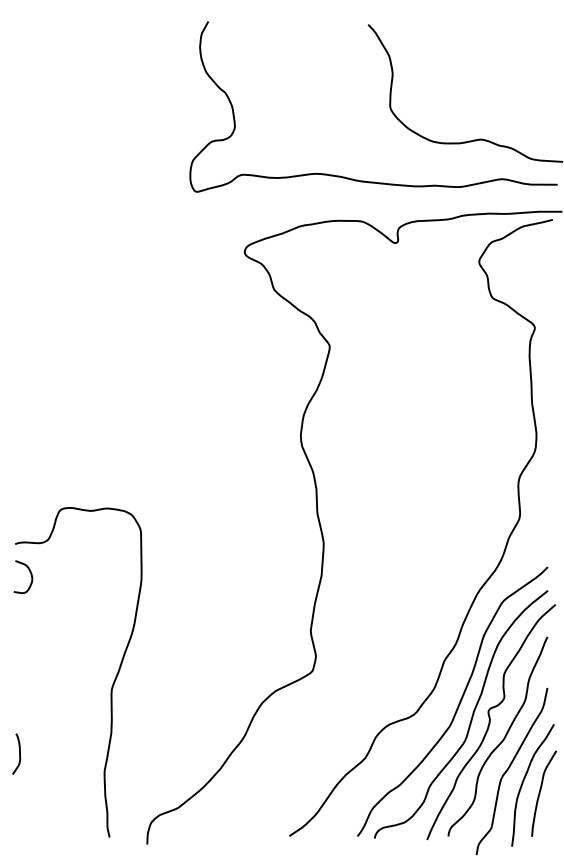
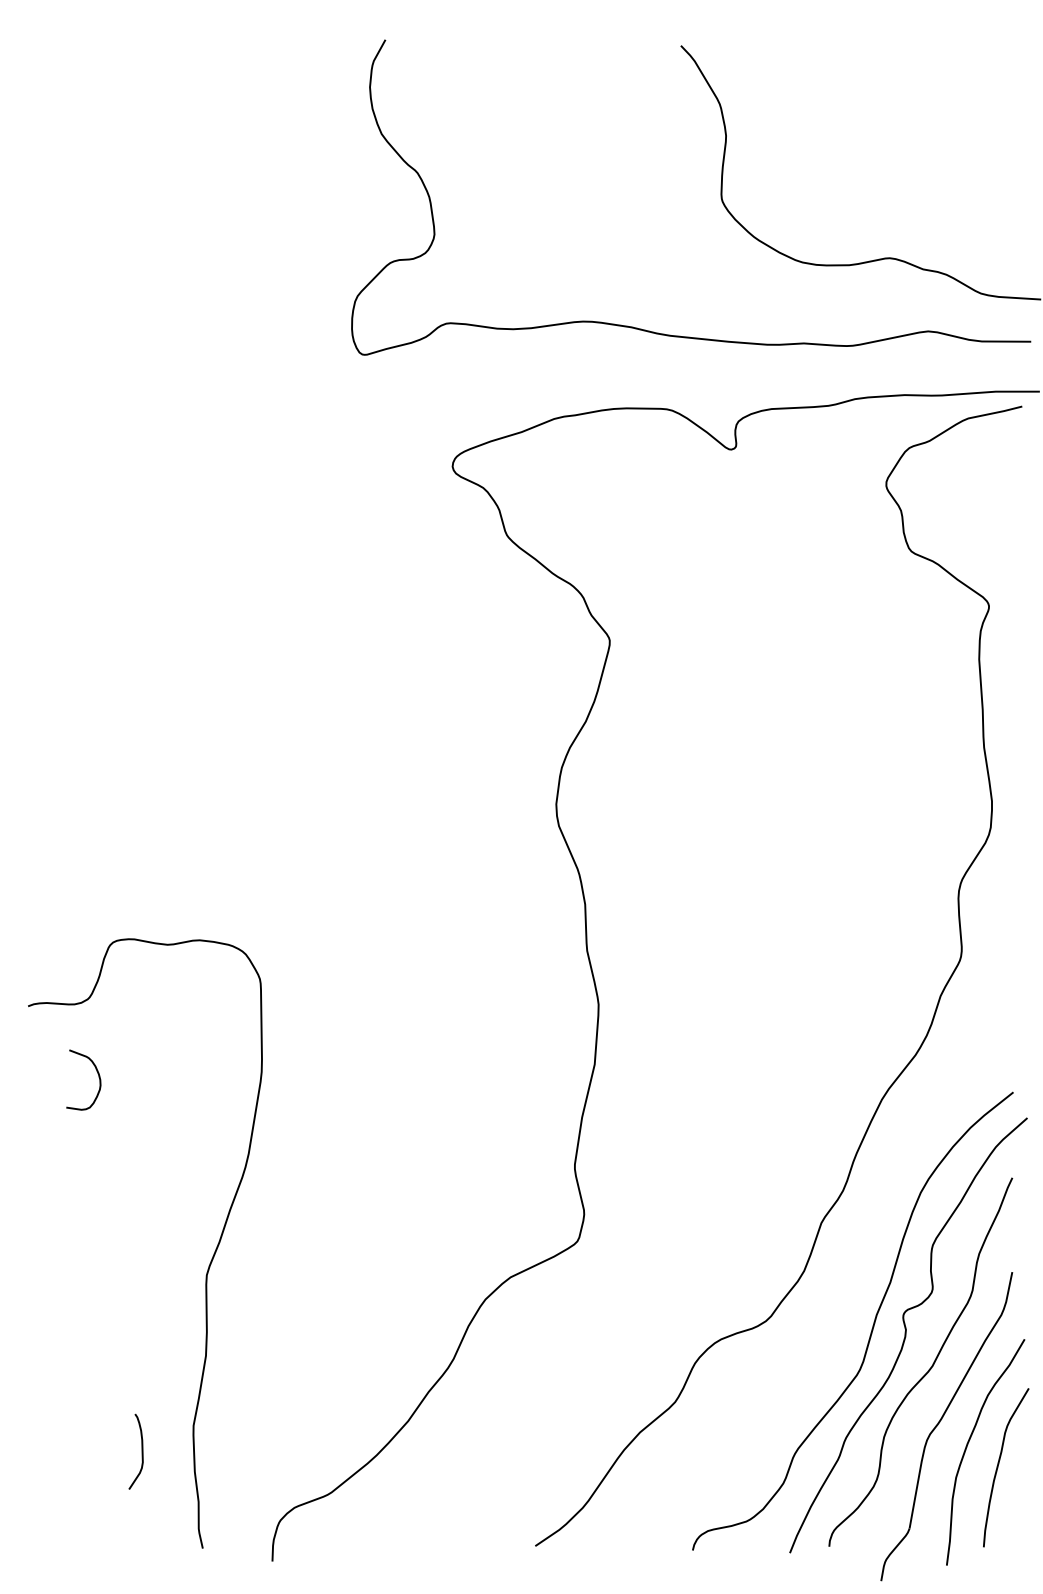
curve: (30, 575) -> (97, 1077), moved
curve: (458, 703) -> (847, 1300), removed
curve: (19, 753) -> (141, 1450), moved

